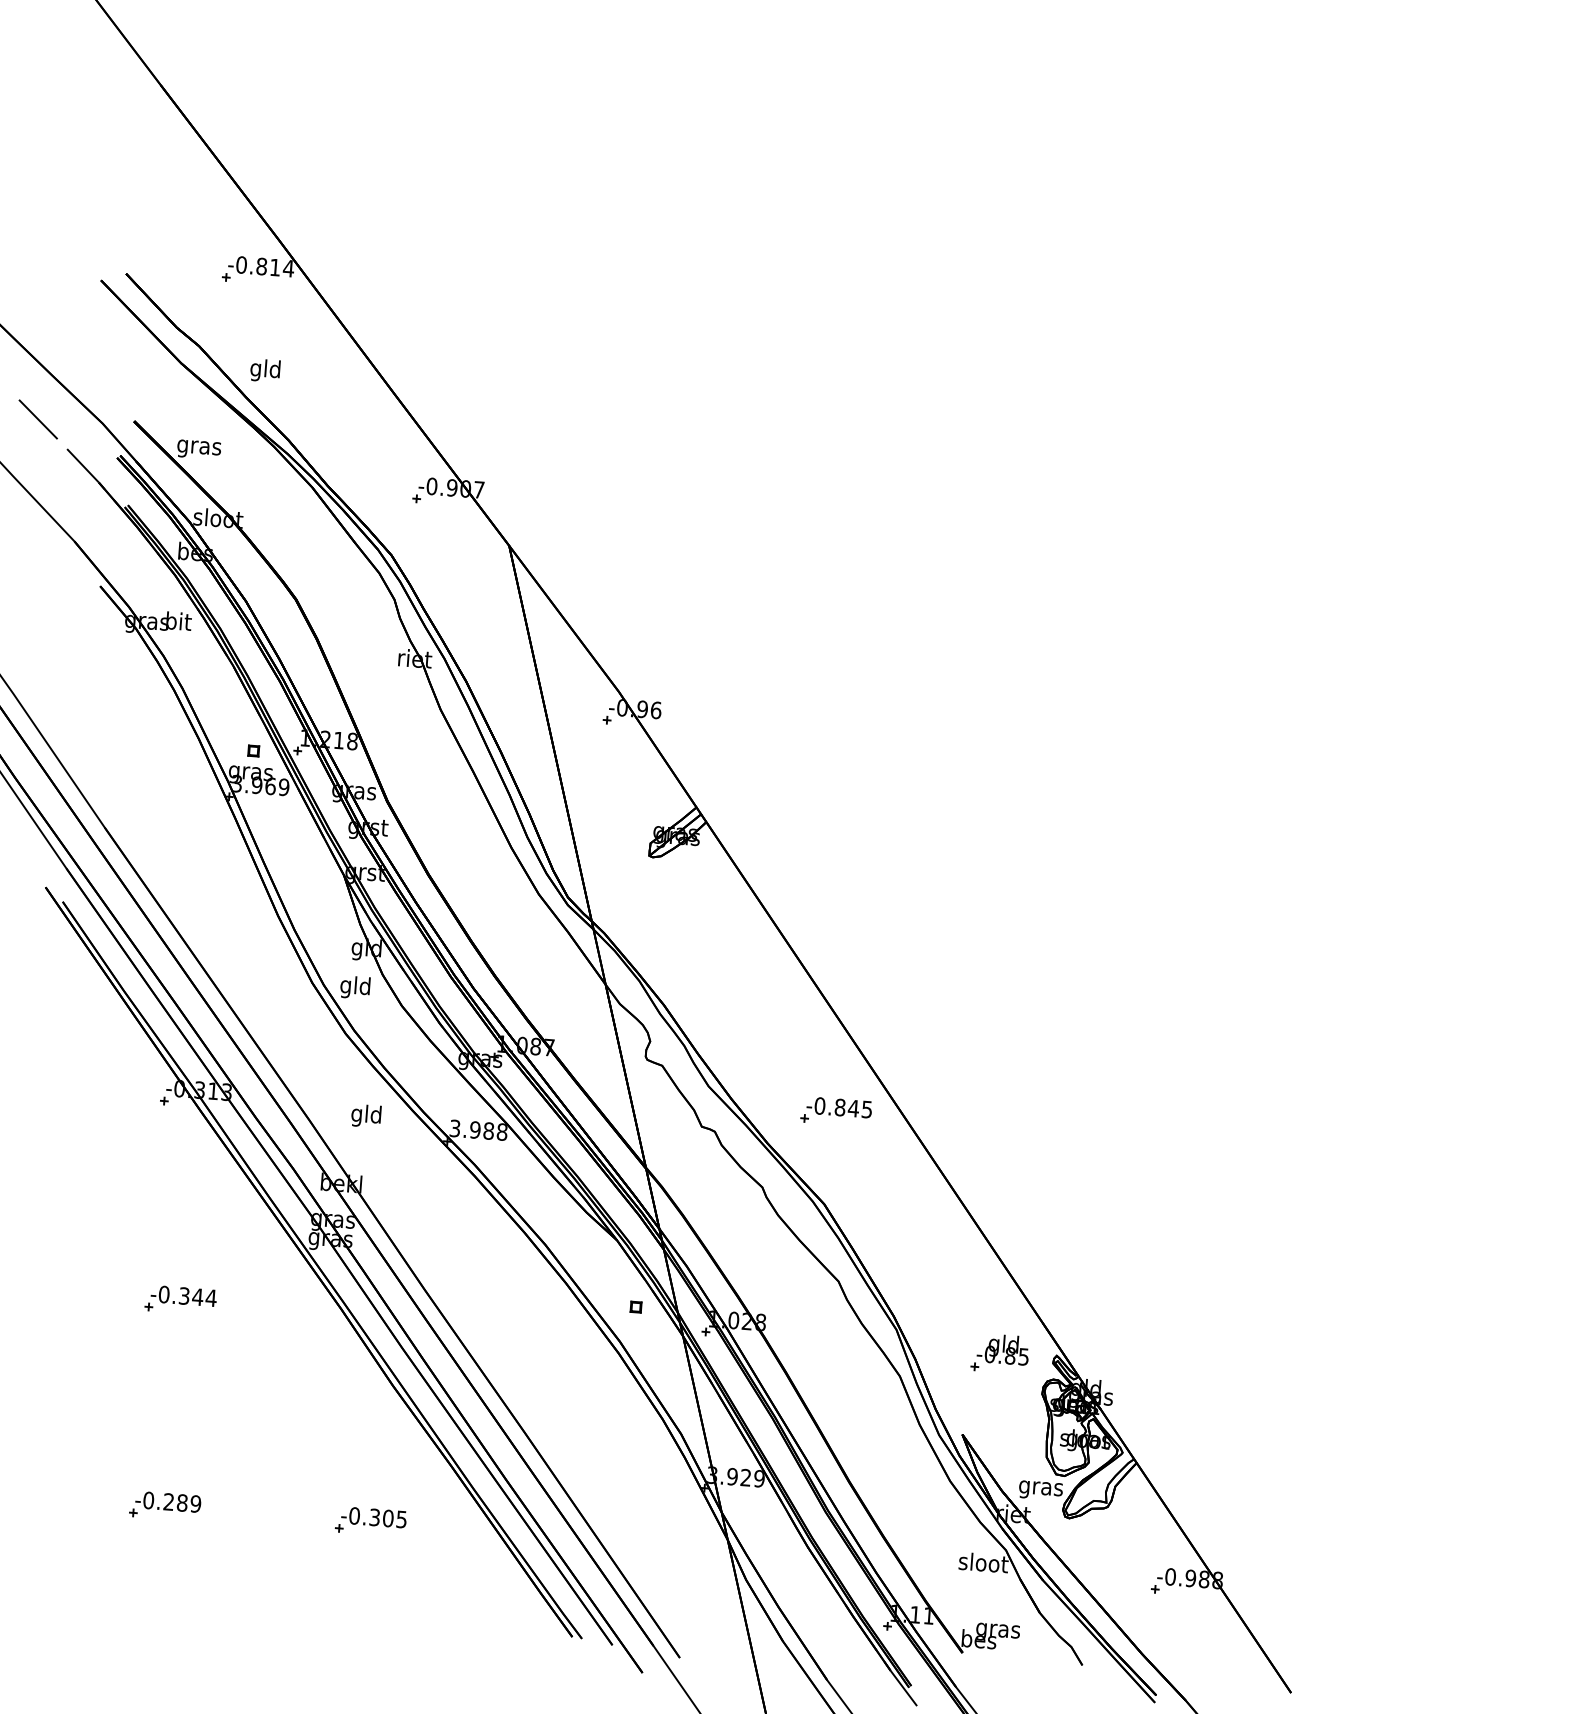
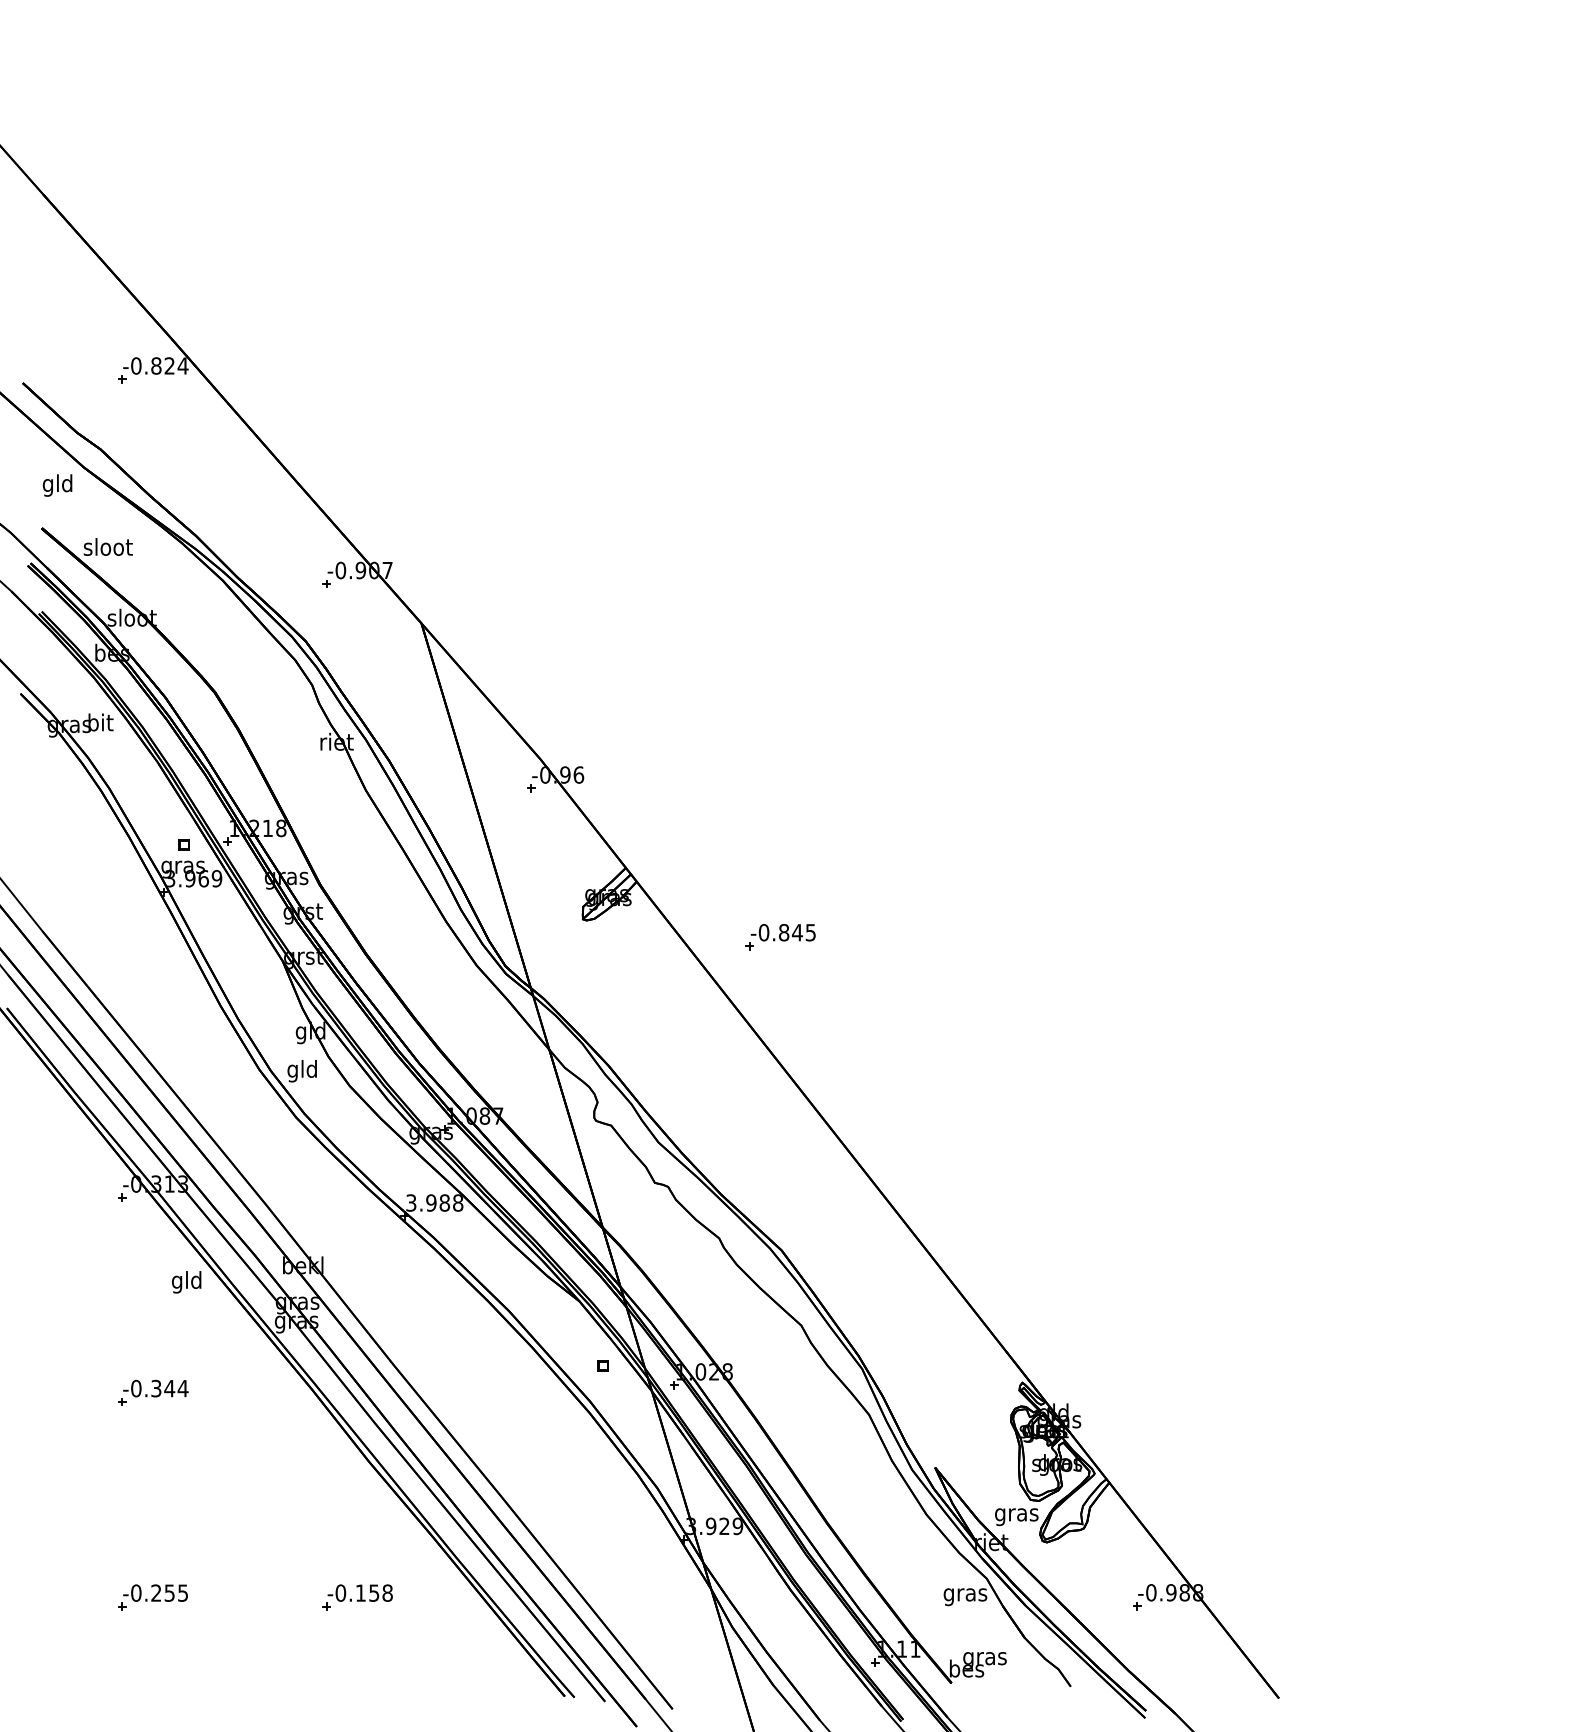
text: (275, 267) -> (169, 365), -0.814 -> -0.824
text: (265, 370) -> (57, 485), moved
text: (198, 447) -> (107, 549), gras -> sloot
part: (836, 1112) -> (780, 937), moved
text: (366, 1116) -> (186, 1282), moved
part: (1000, 1353) -> (966, 1384), removed
text: (189, 1502) -> (176, 1592), -0.289 -> -0.255
text: (387, 1517) -> (373, 1592), -0.305 -> -0.158
text: (983, 1564) -> (965, 1594), sloot -> gras

